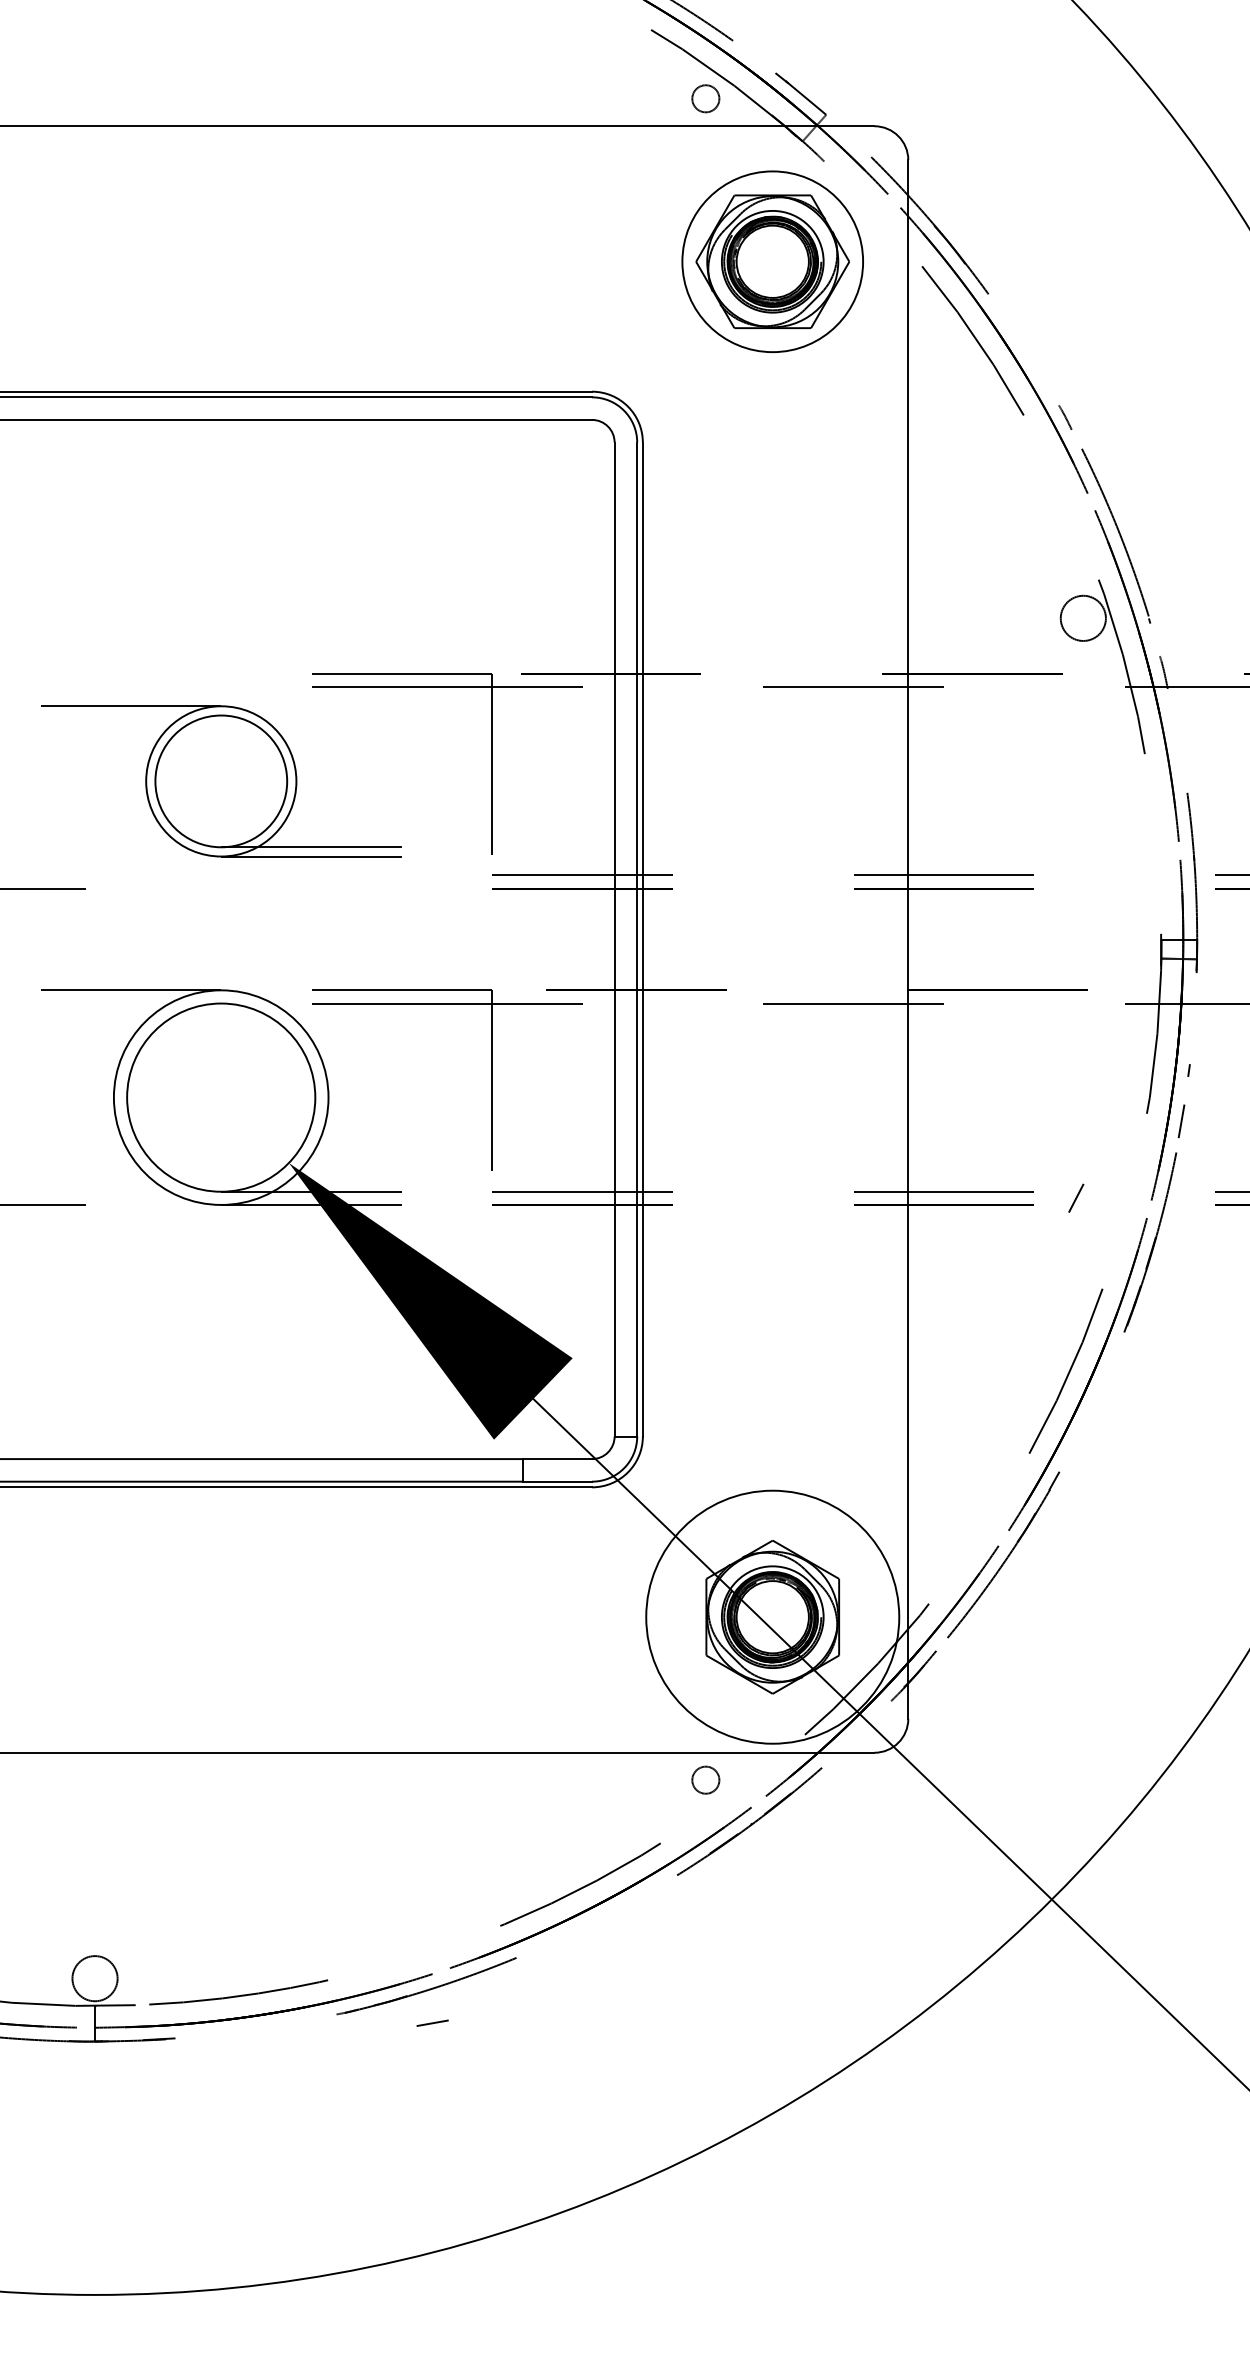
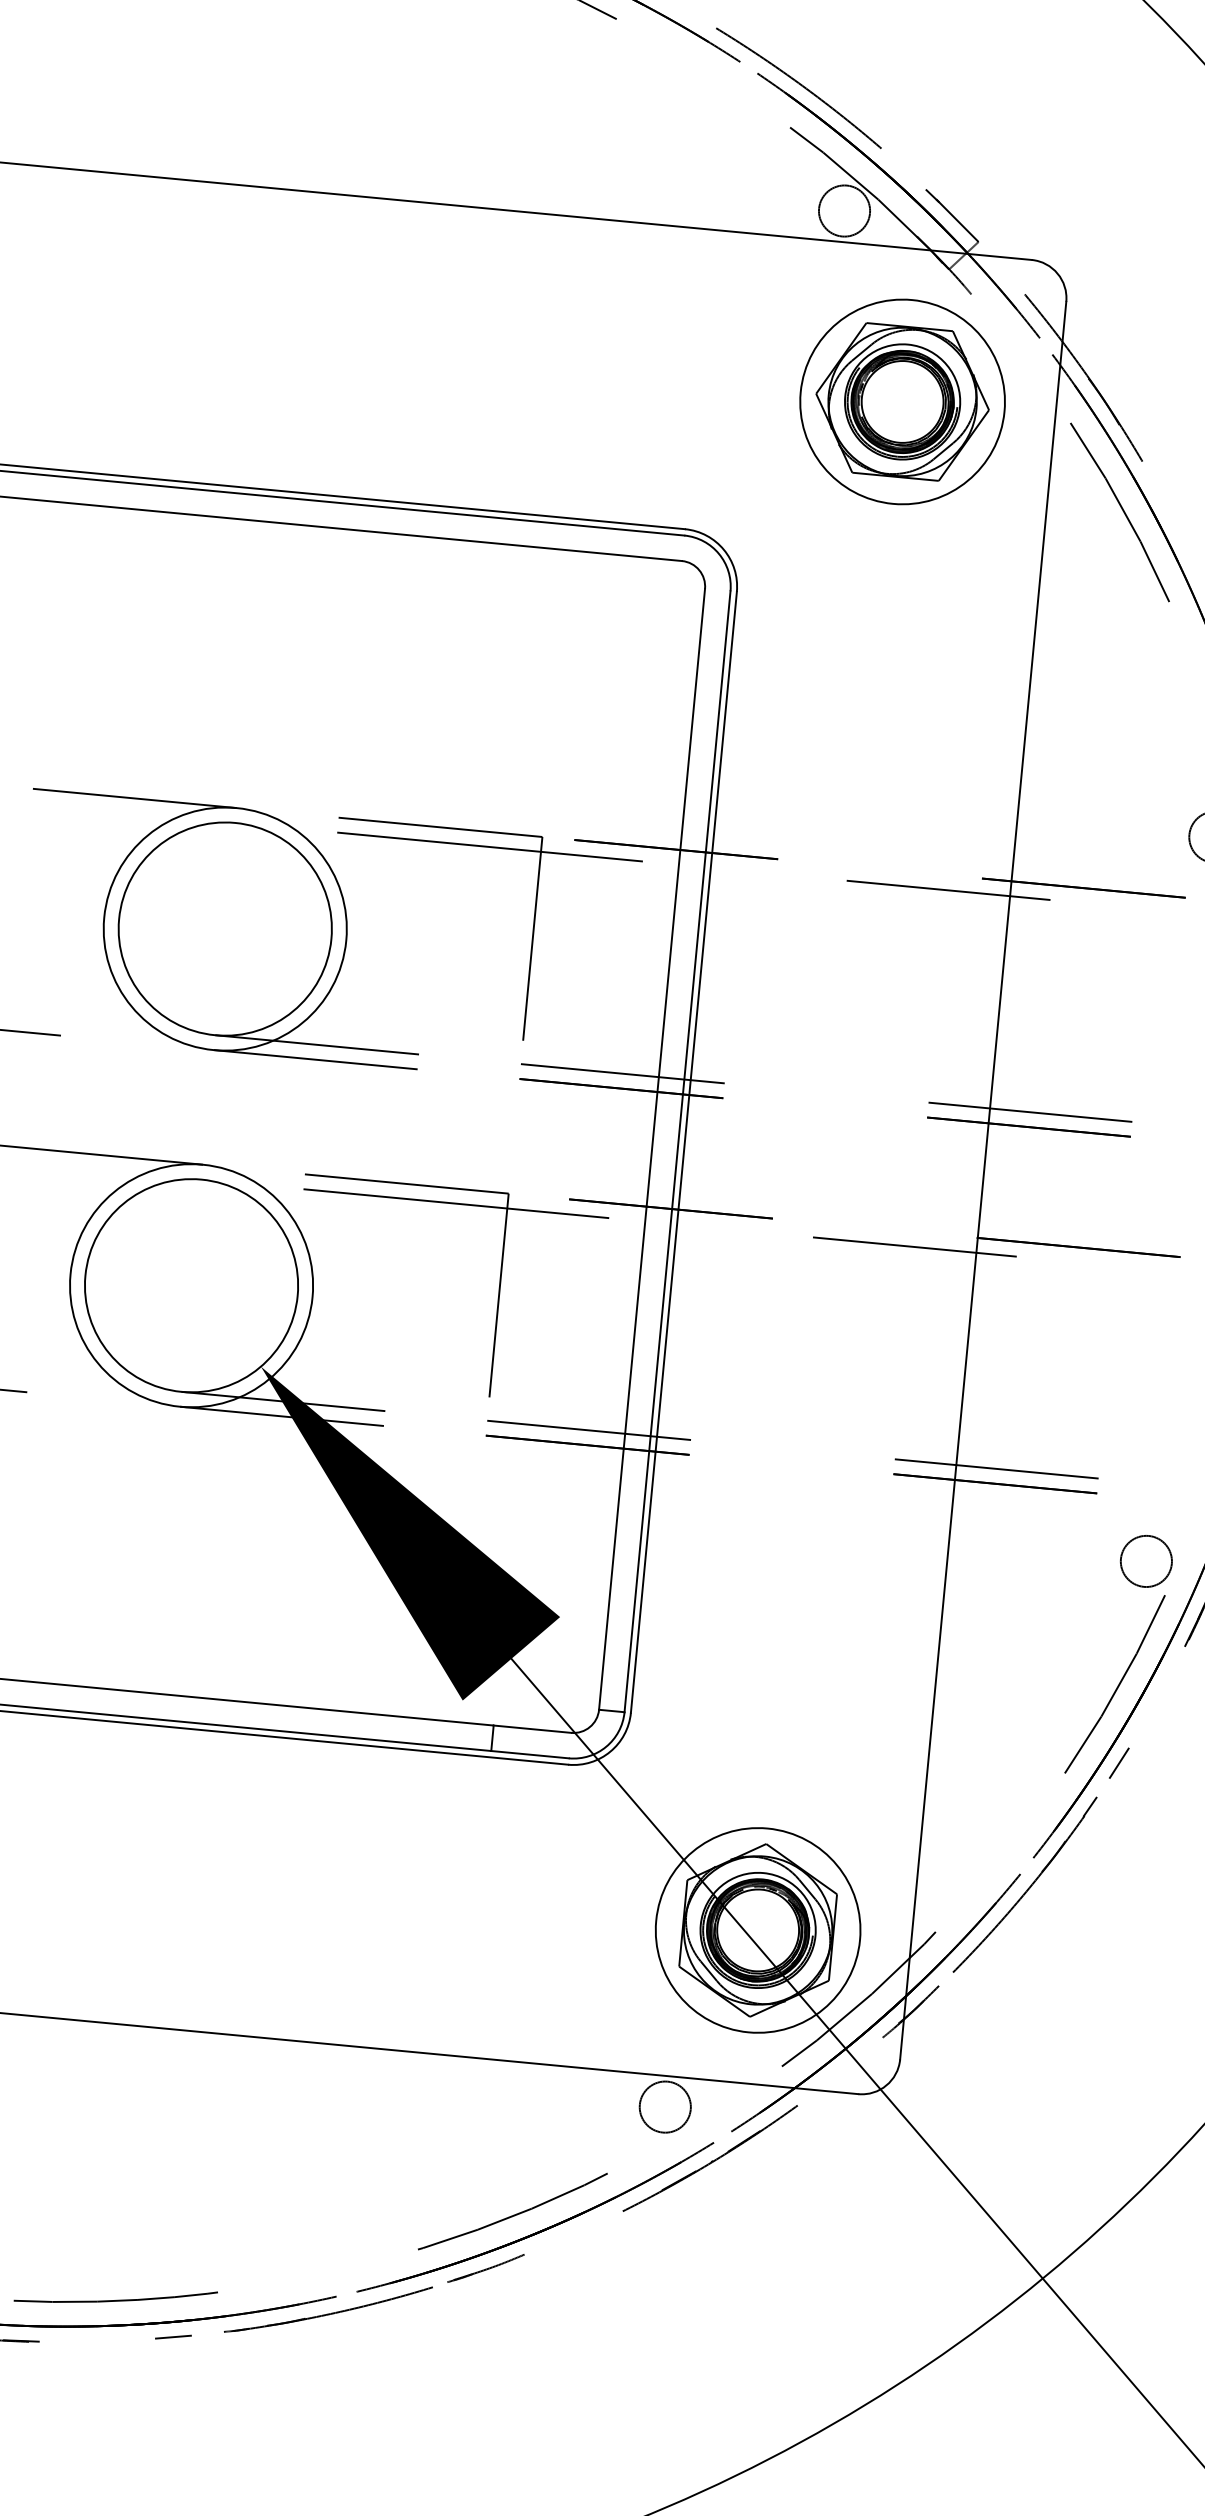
circle: (705, 98) -> (844, 210), size x1.67
part: (221, 781) -> (225, 929), size x1.43
line: (1076, 1197) -> (1119, 1762), moved
circle: (1082, 1260) -> (1145, 1561), added
circle: (772, 1616) -> (757, 1929), size x0.71
circle: (705, 1779) -> (664, 2106), size x1.67
line: (562, 1936) -> (486, 2268), added
line: (432, 2022) -> (173, 2336), moved

